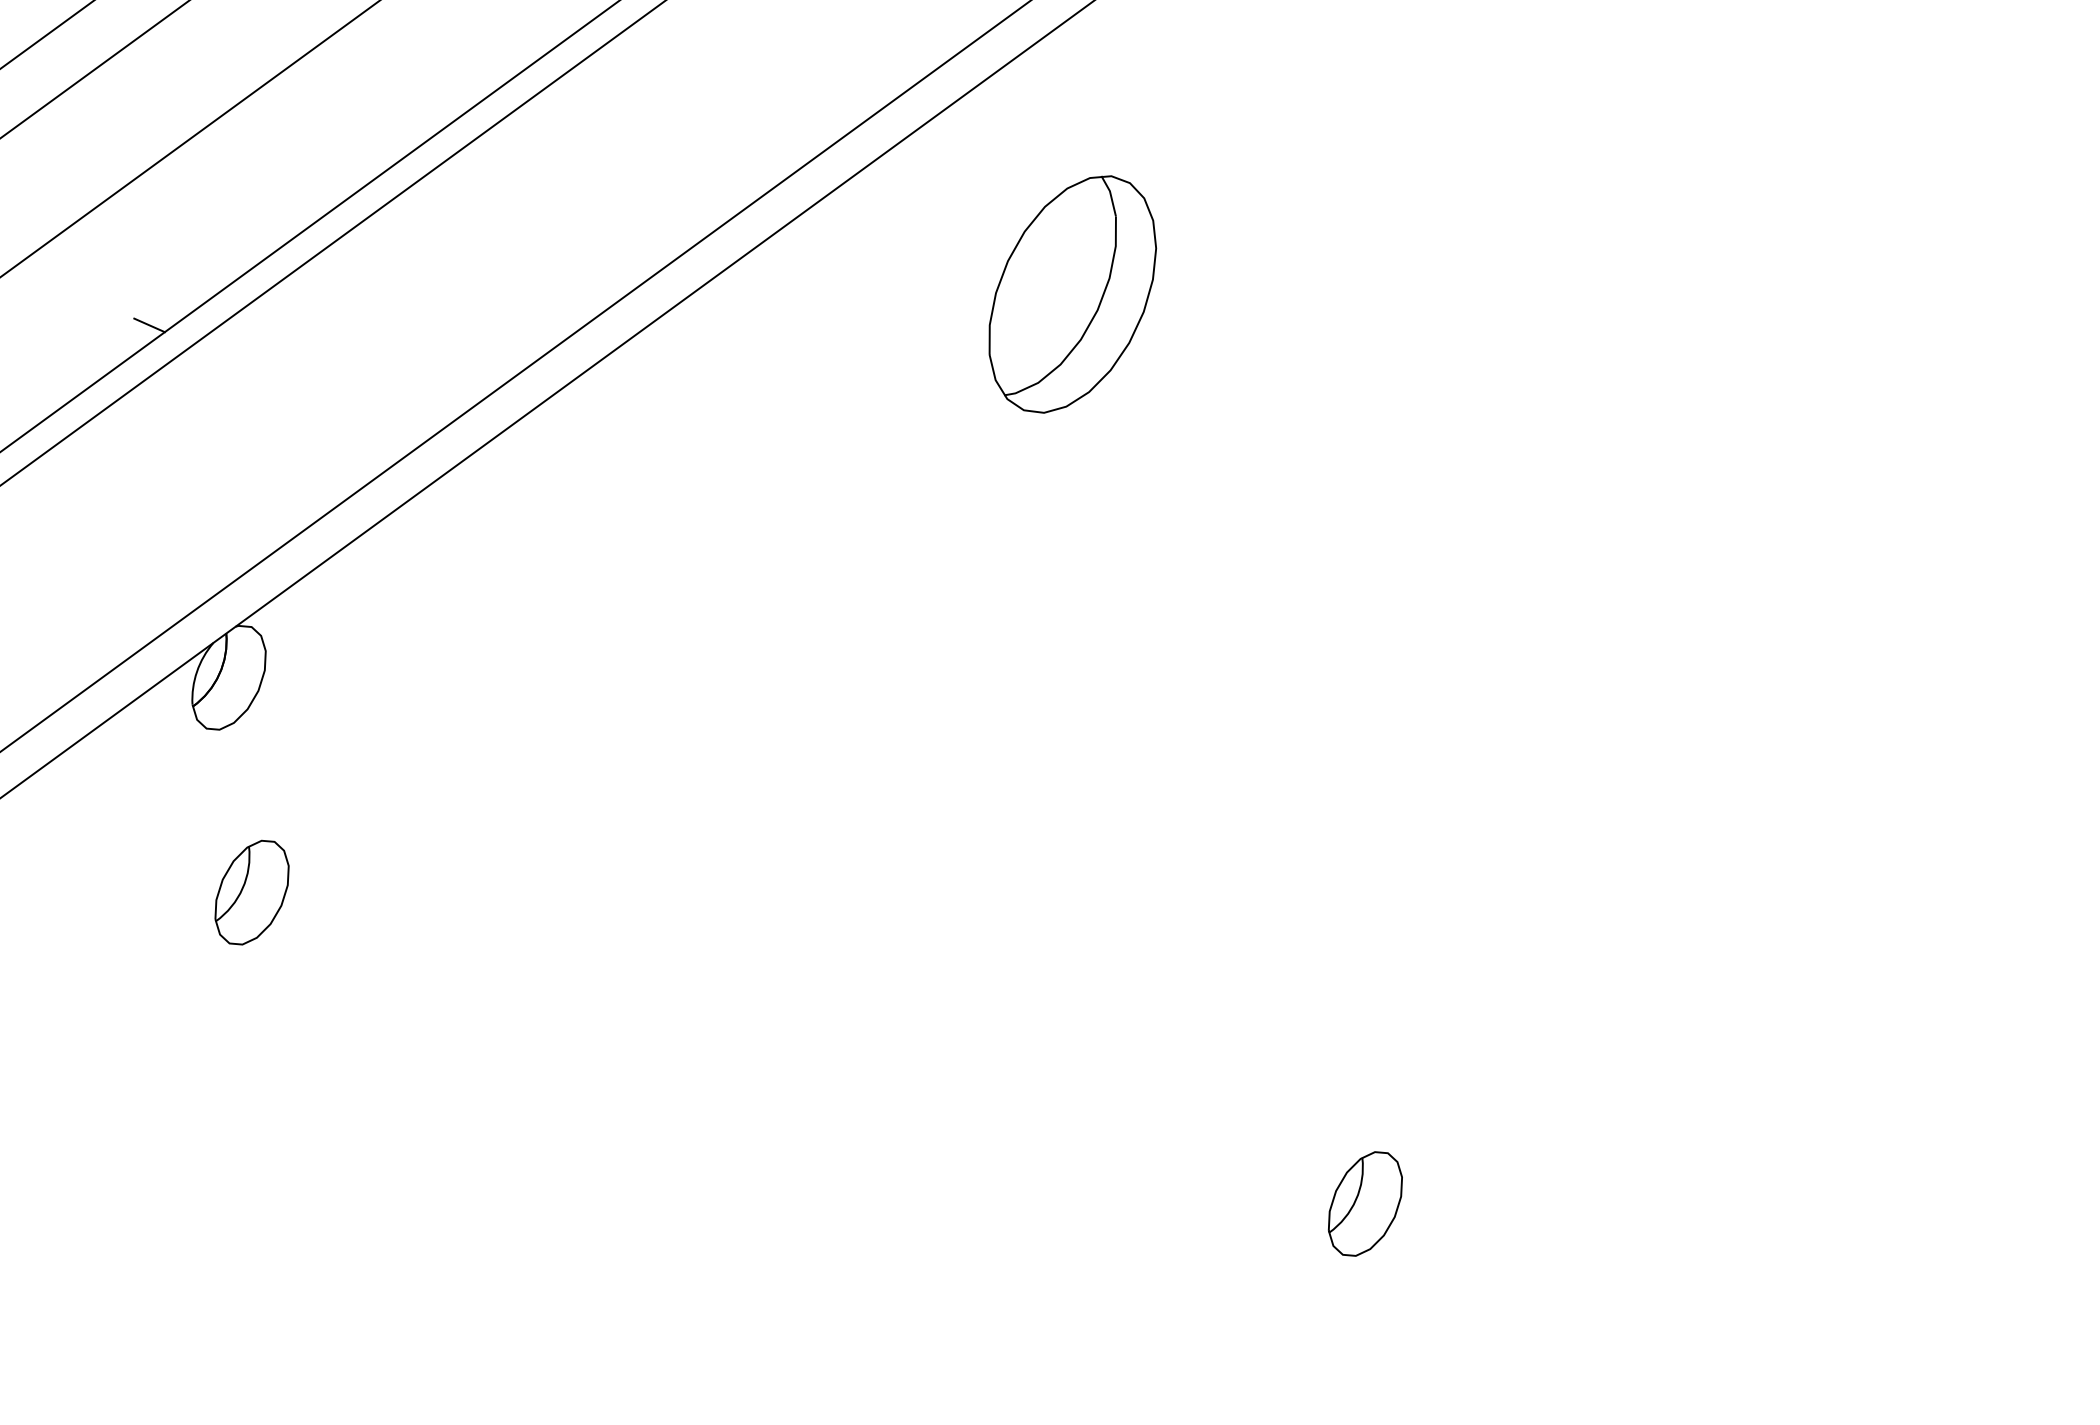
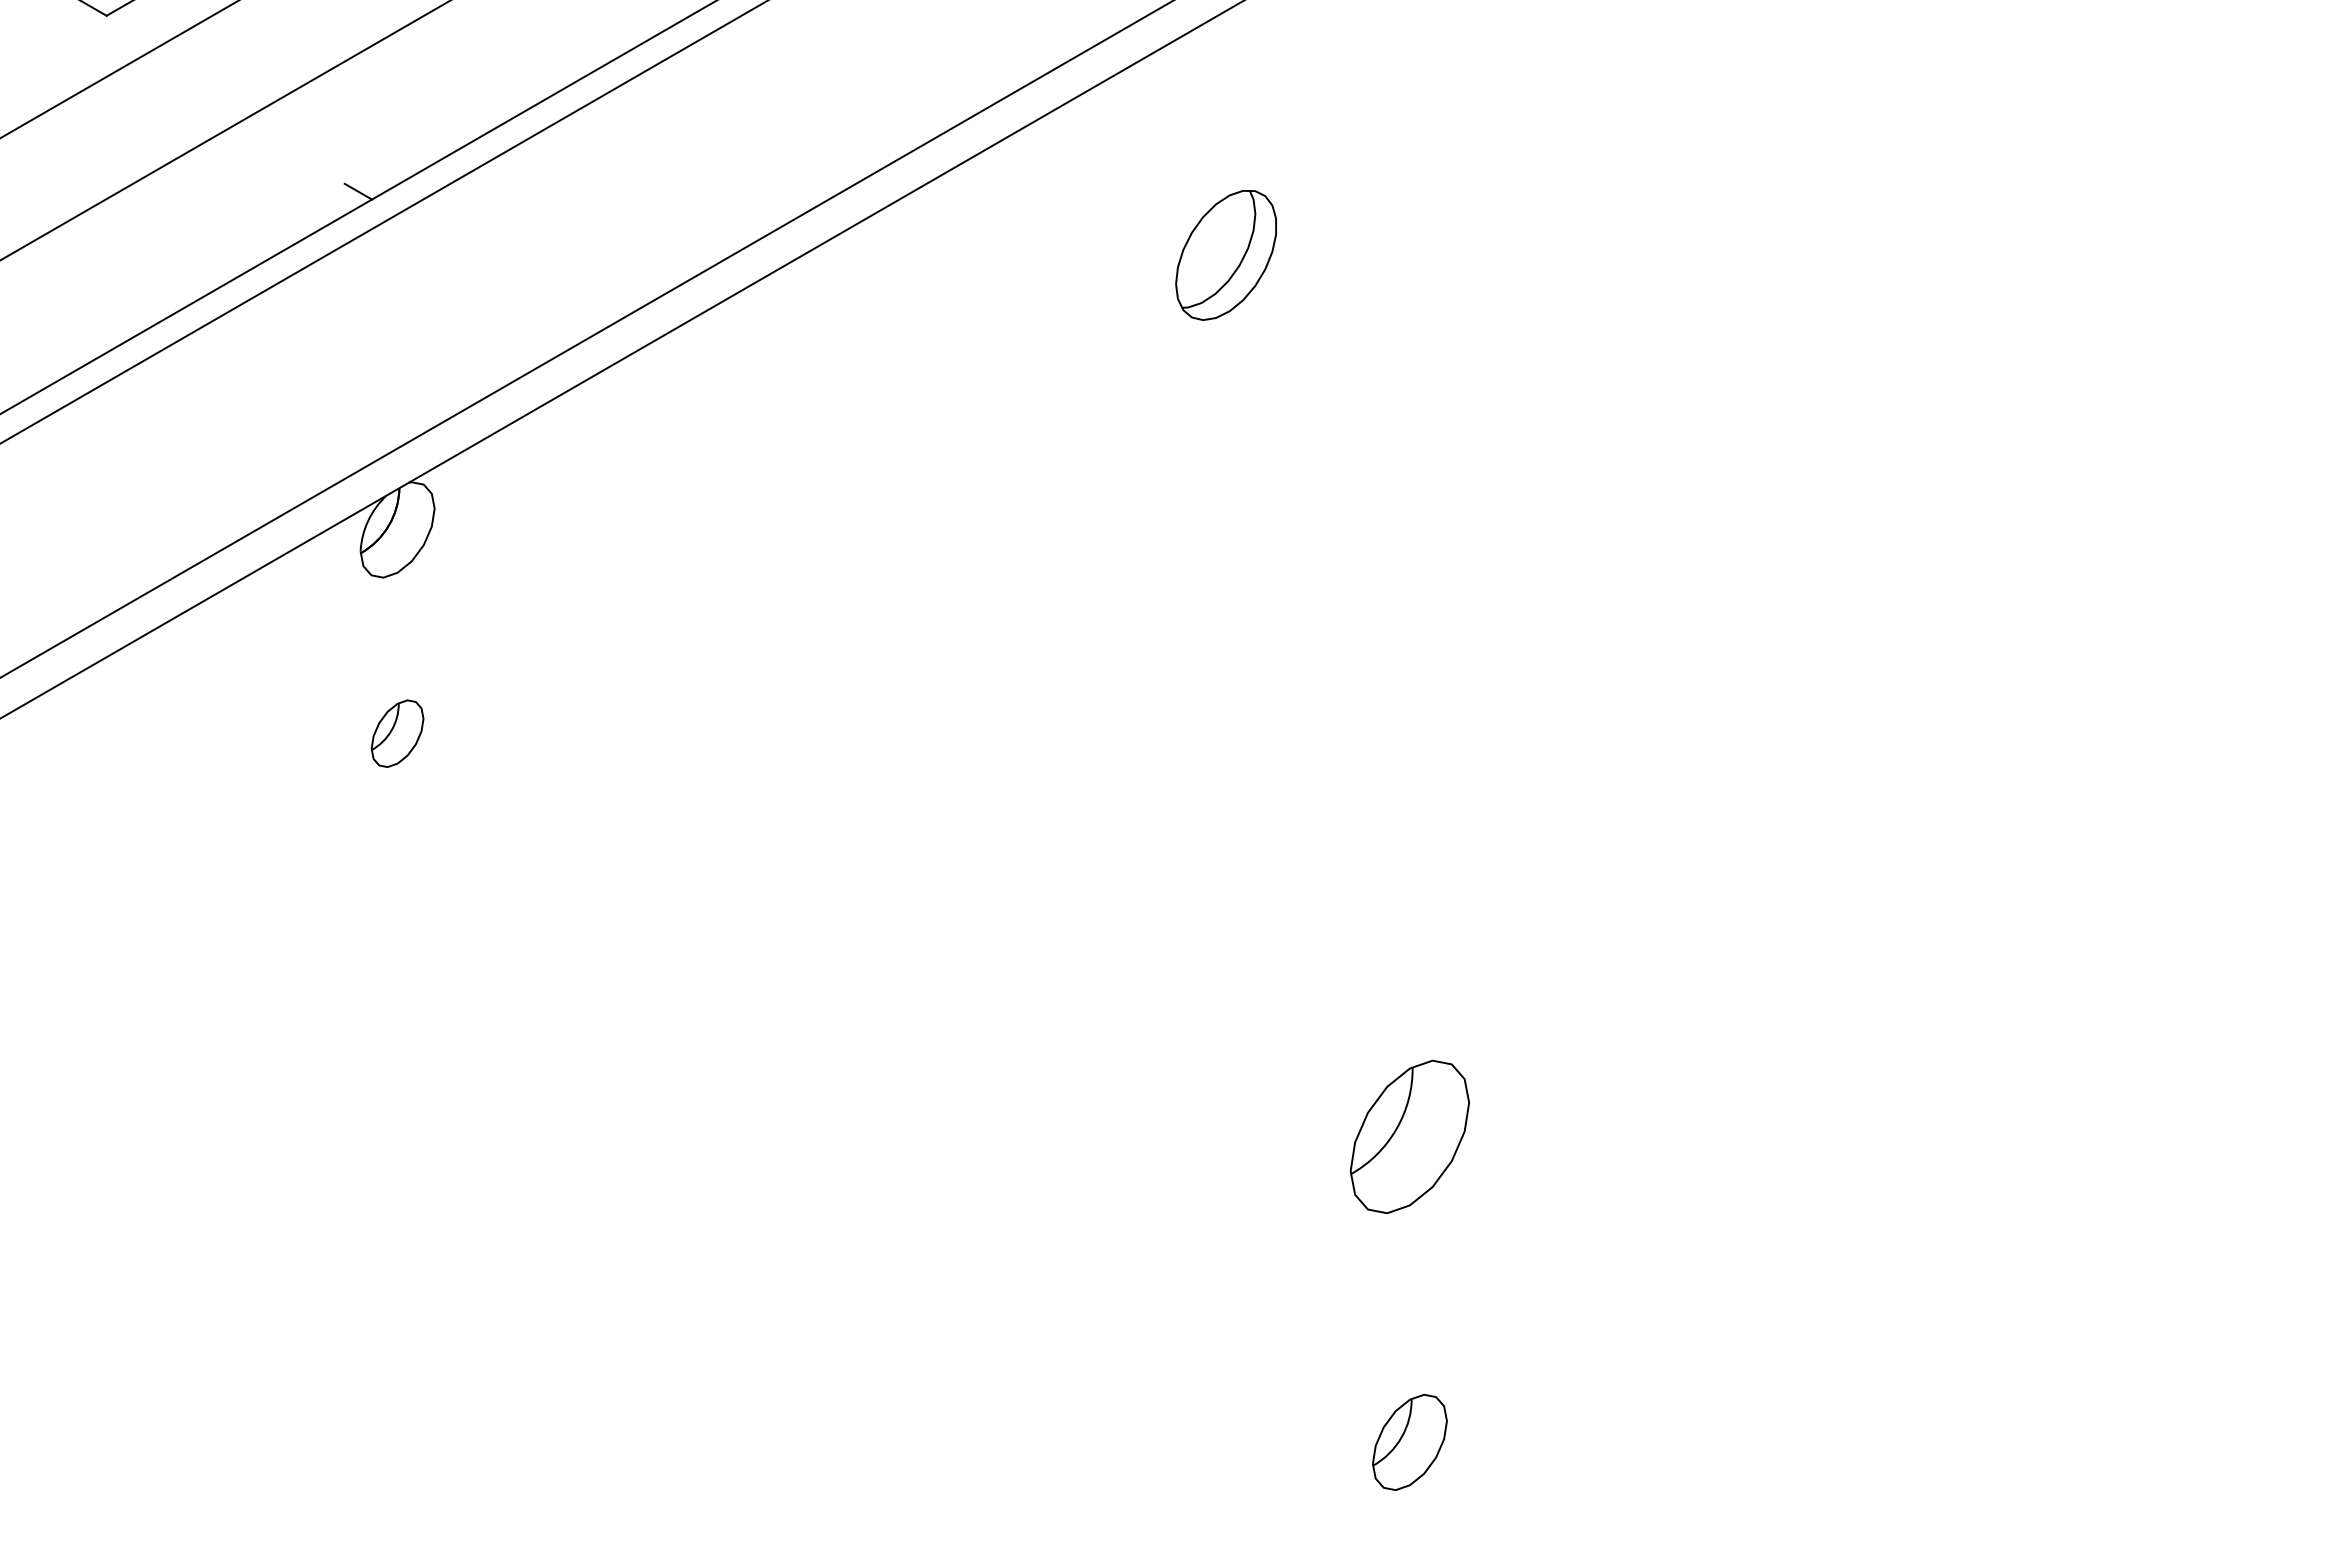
part: (1071, 294) -> (1225, 255), size x0.6
part: (251, 892) -> (397, 733), size x0.7
part: (1364, 1203) -> (1409, 1136), size x1.6

